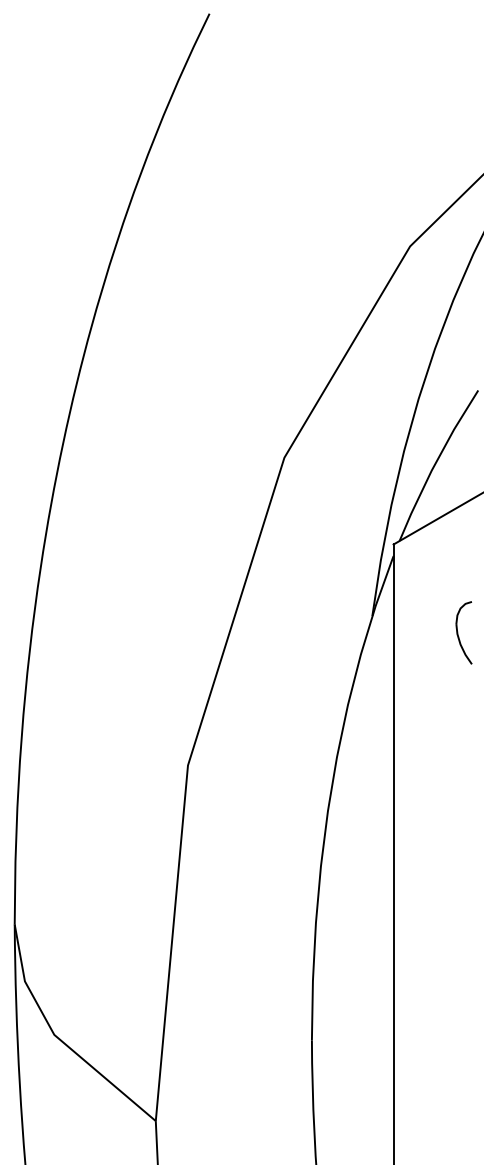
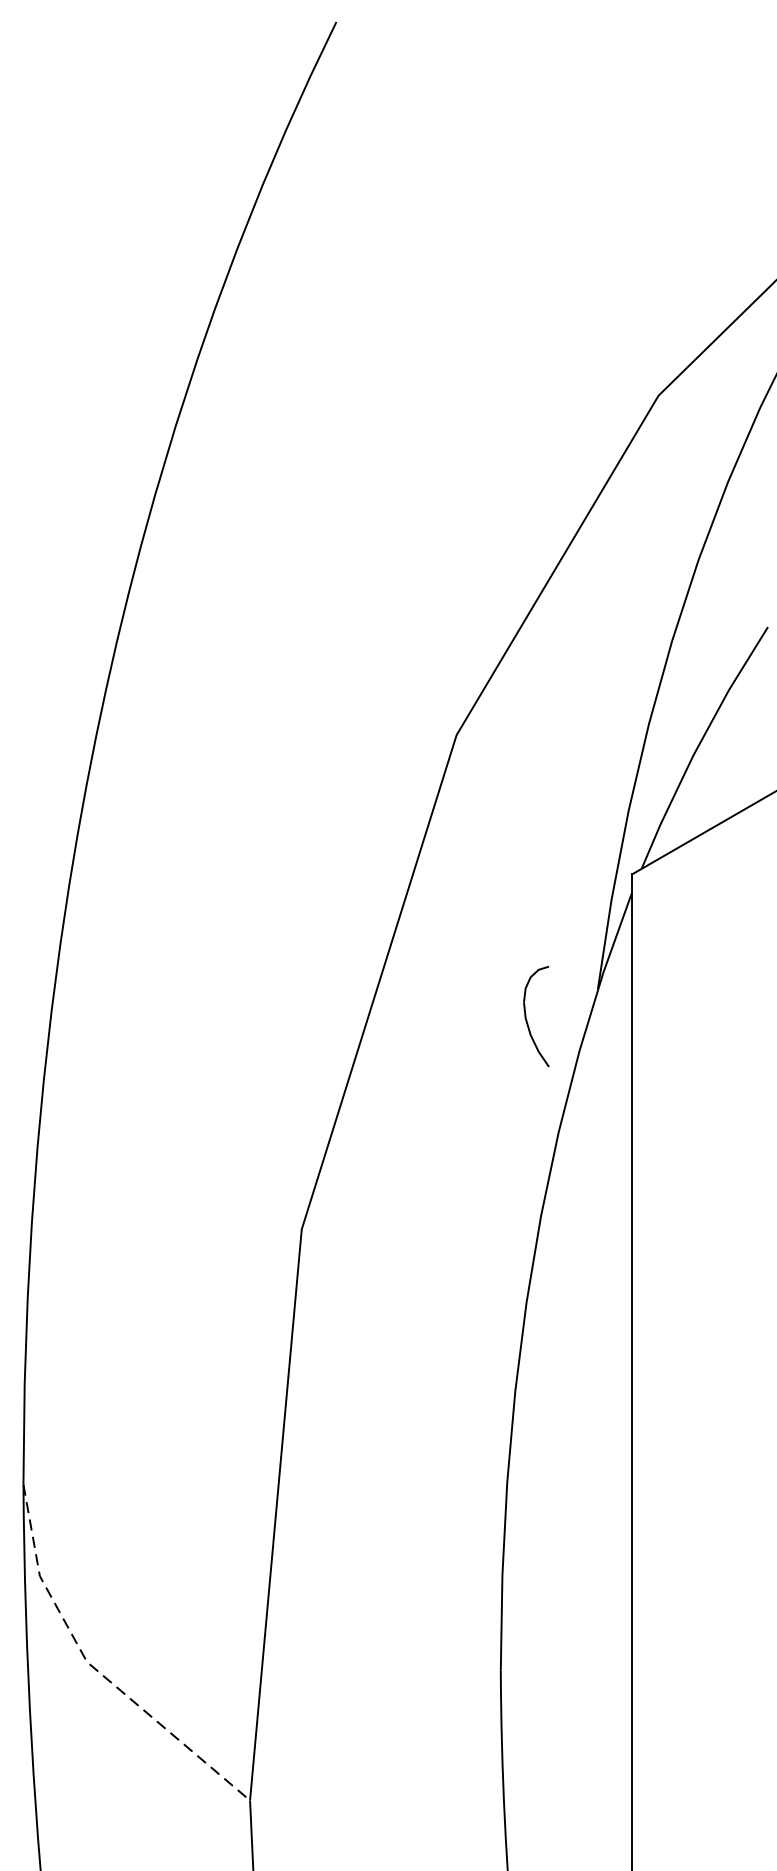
part: (463, 632) -> (535, 1015), moved
line: (58, 1038) -> (93, 1667), solid -> dashed

